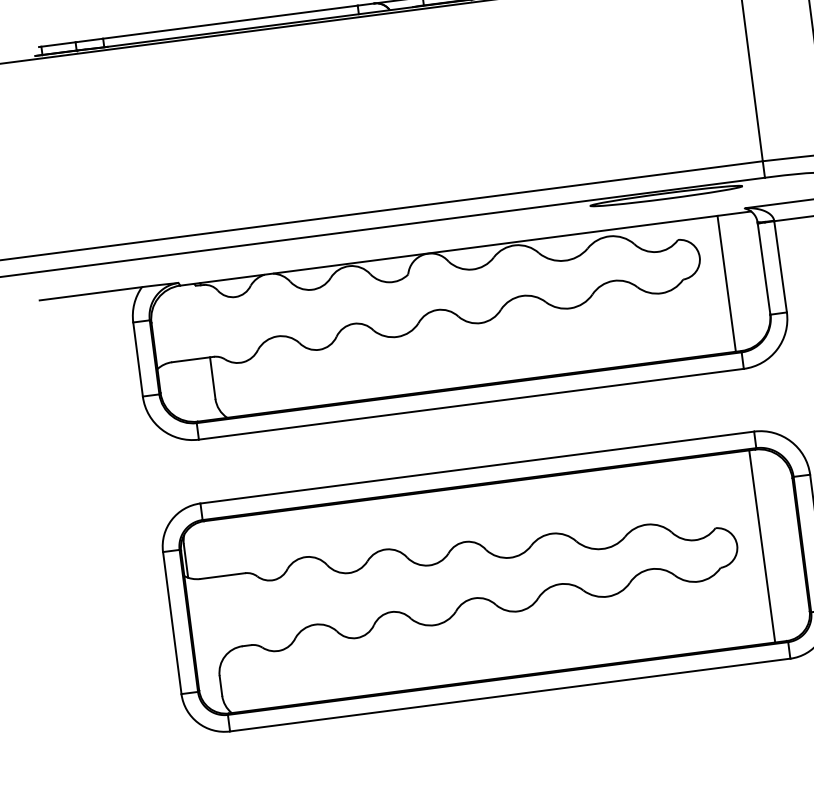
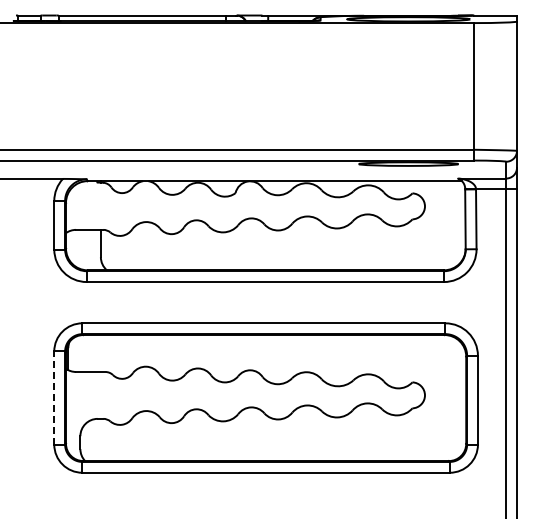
line: (725, 283) -> (439, 225), removed
line: (761, 547) -> (440, 398), removed
line: (172, 623) -> (54, 398), solid -> dashed

